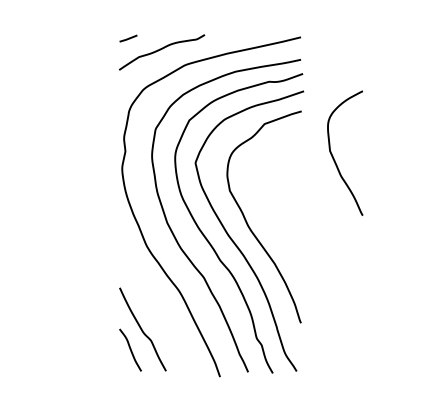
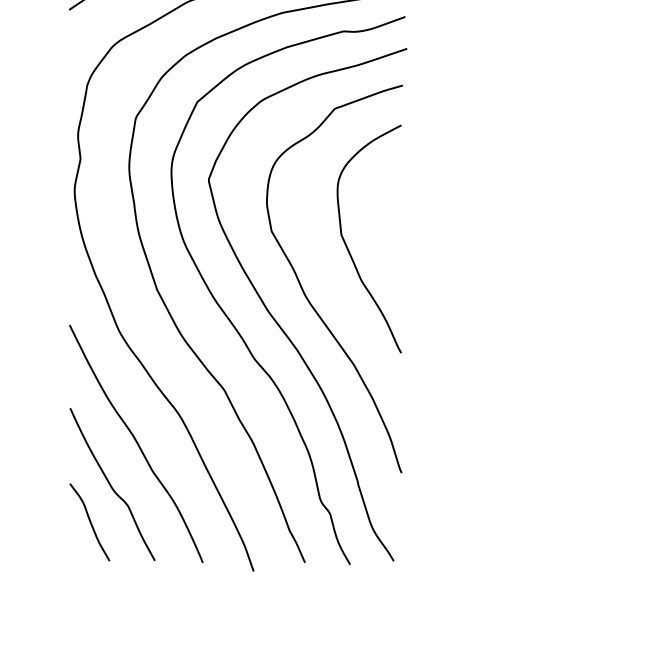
curve: (333, 155) -> (347, 243), moved
curve: (155, 307) -> (135, 444), added

